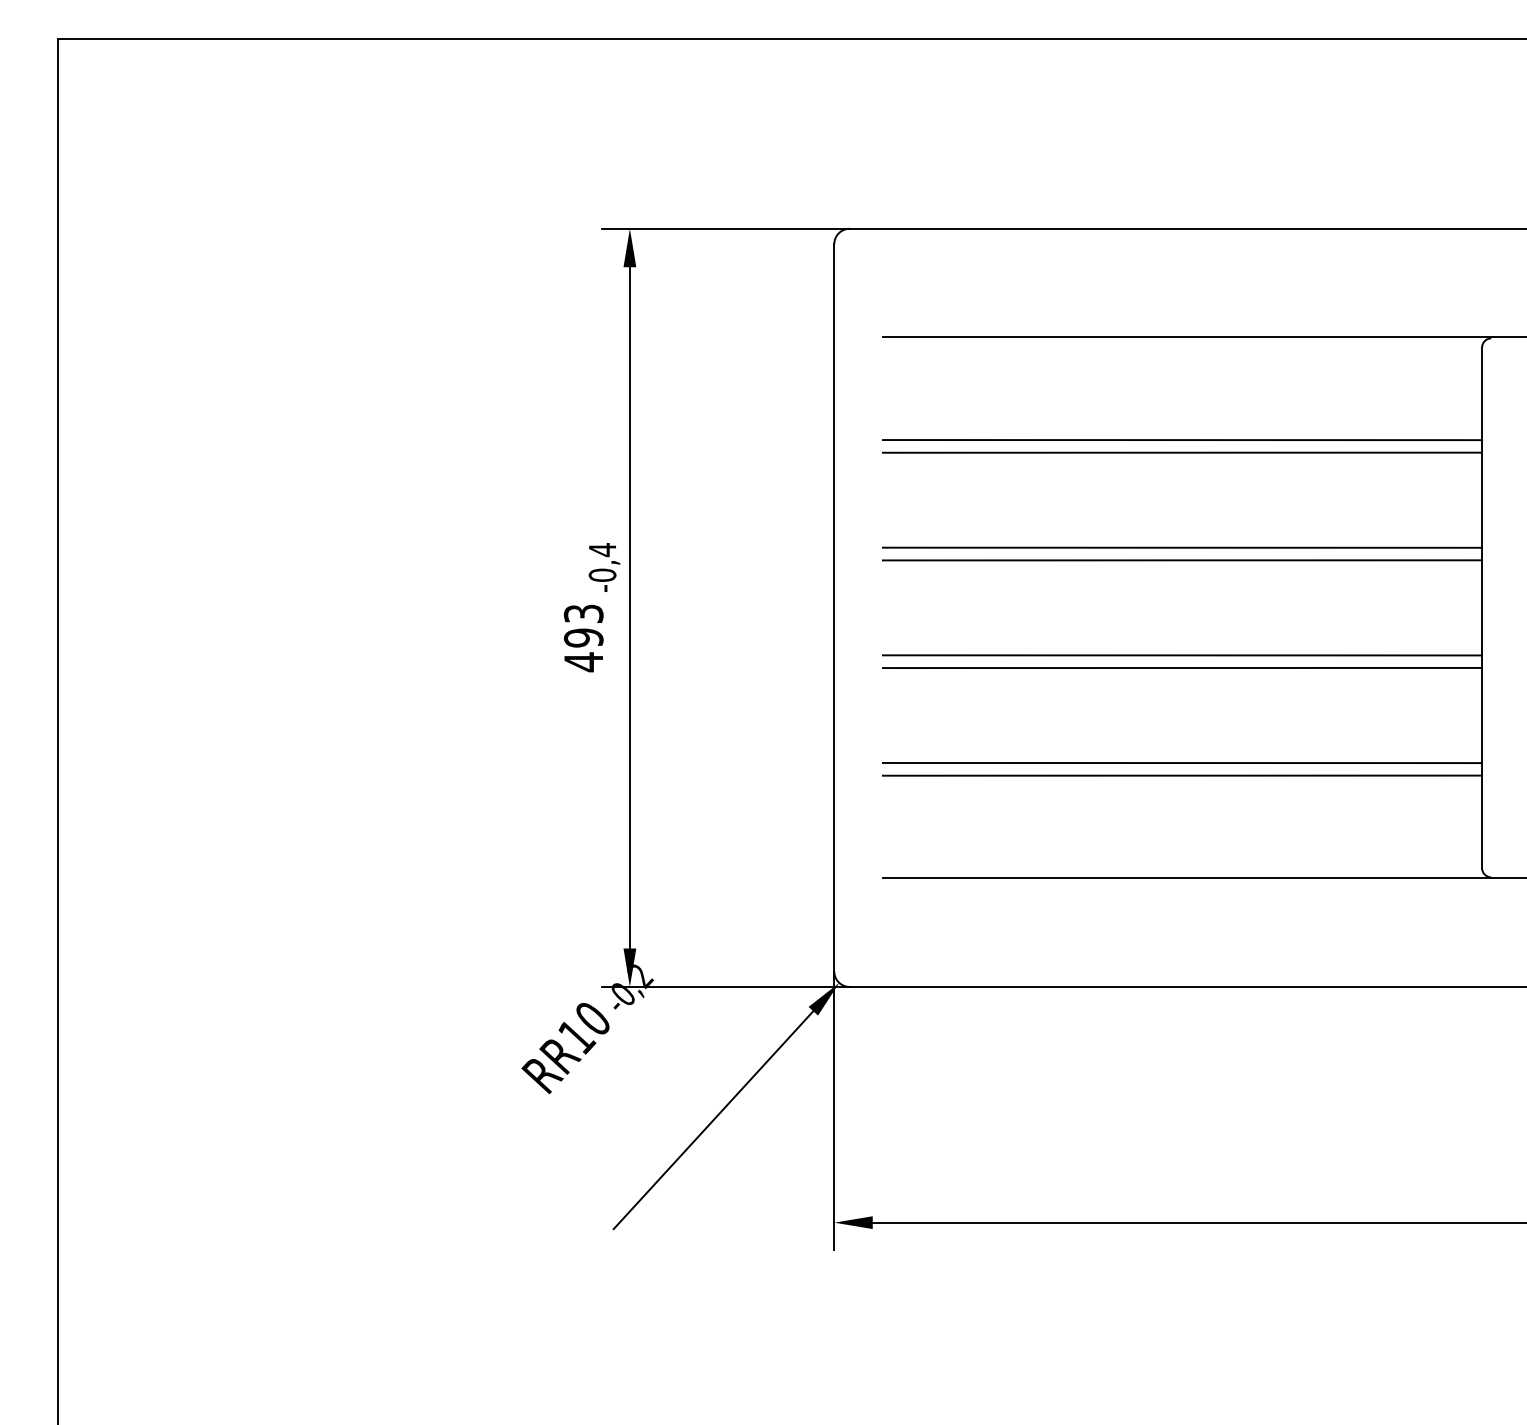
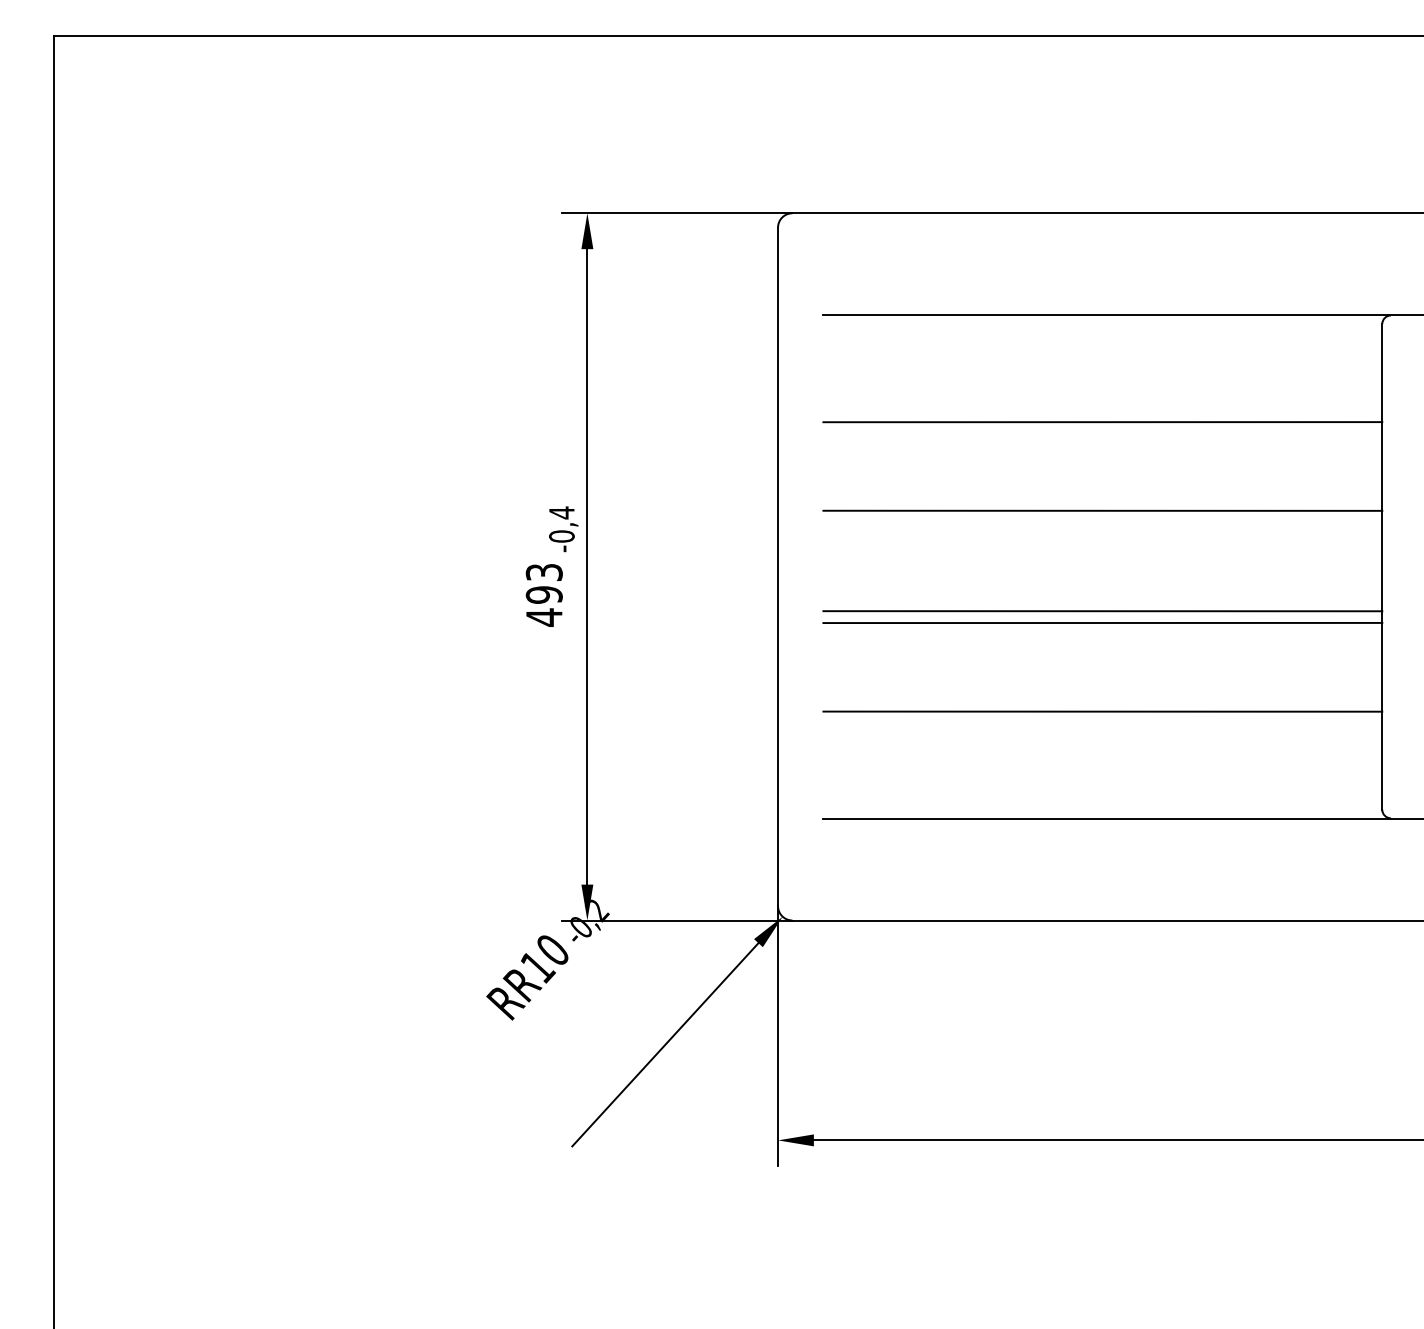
line: (1182, 440) -> (1102, 410), removed
line: (1182, 560) -> (1102, 522), removed
line: (1182, 775) -> (1102, 723), removed

